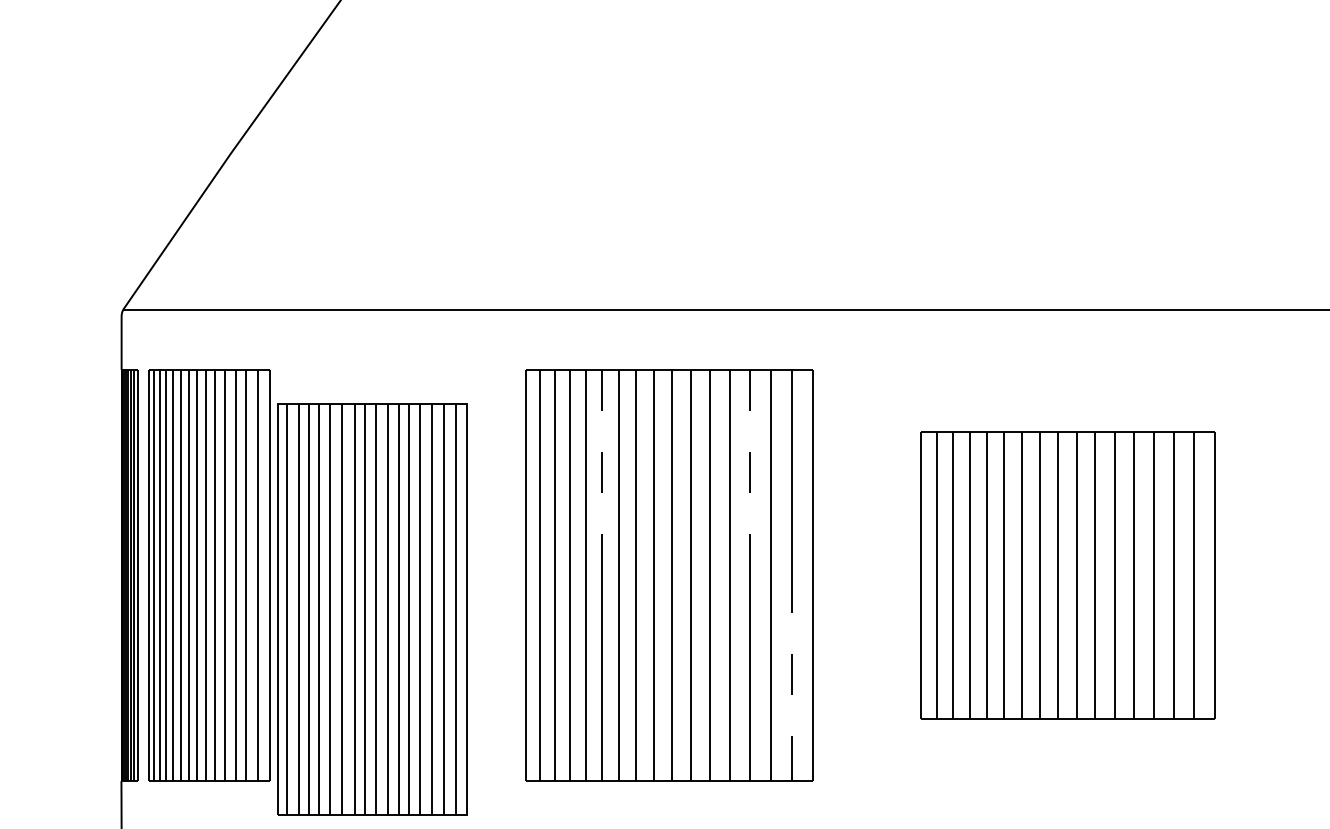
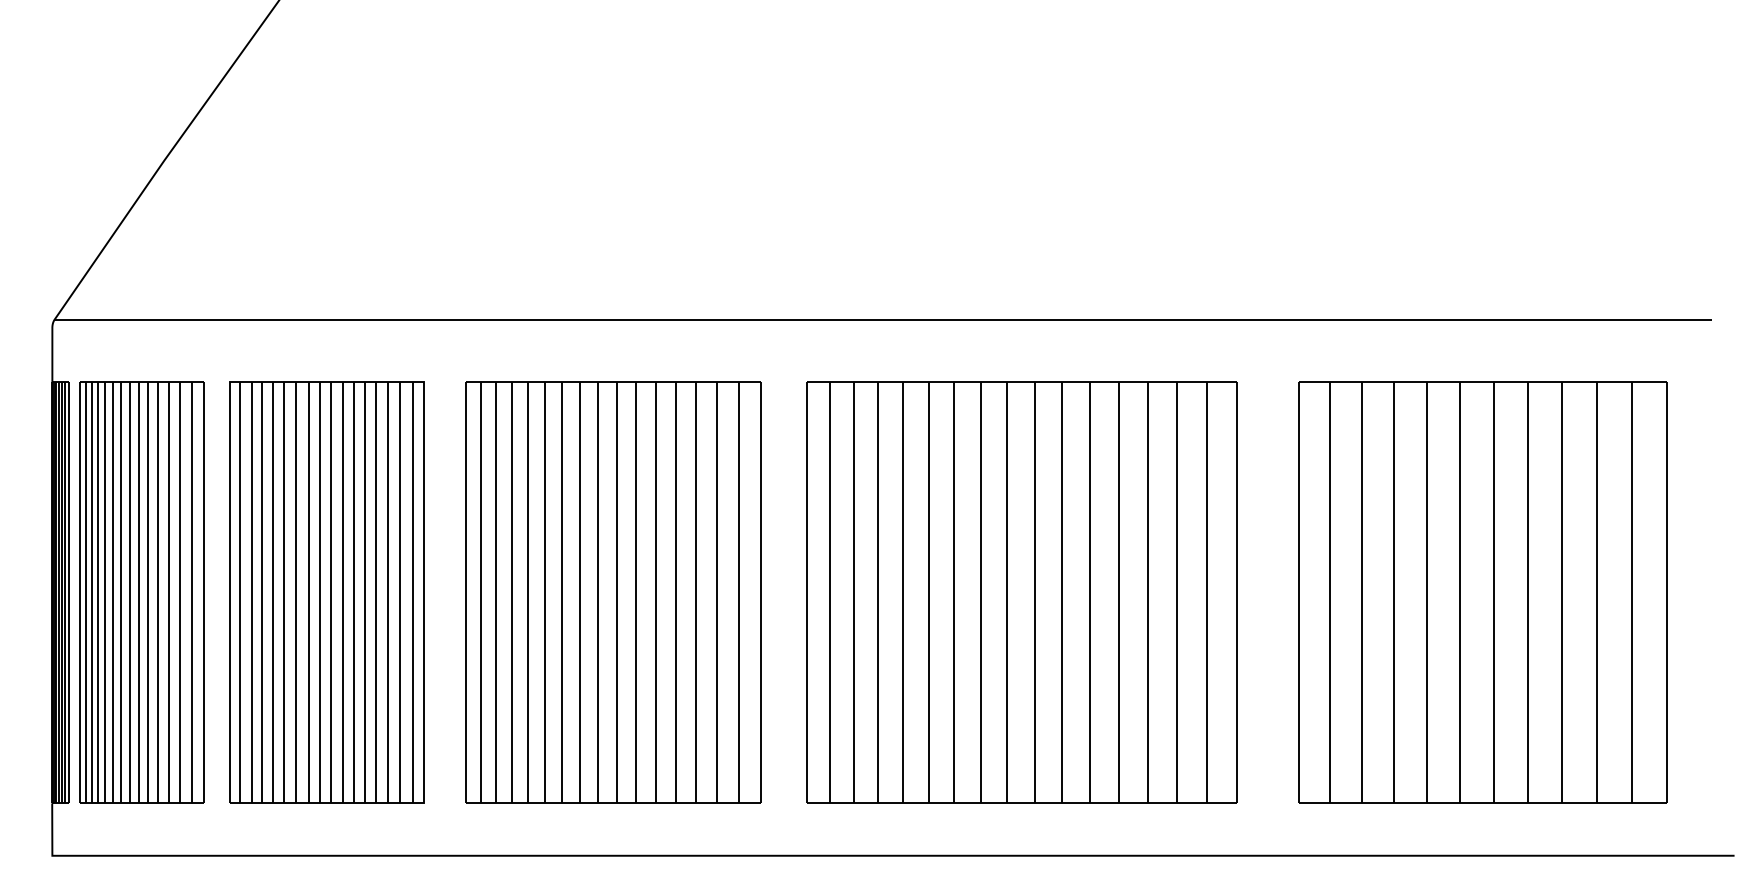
line: (601, 474) -> (544, 489), dashed -> solid
line: (750, 474) -> (696, 489), dashed -> solid
part: (1067, 575) -> (1021, 592), size x1.43
part: (371, 609) -> (326, 592), moved
line: (792, 675) -> (739, 695), dashed -> solid

